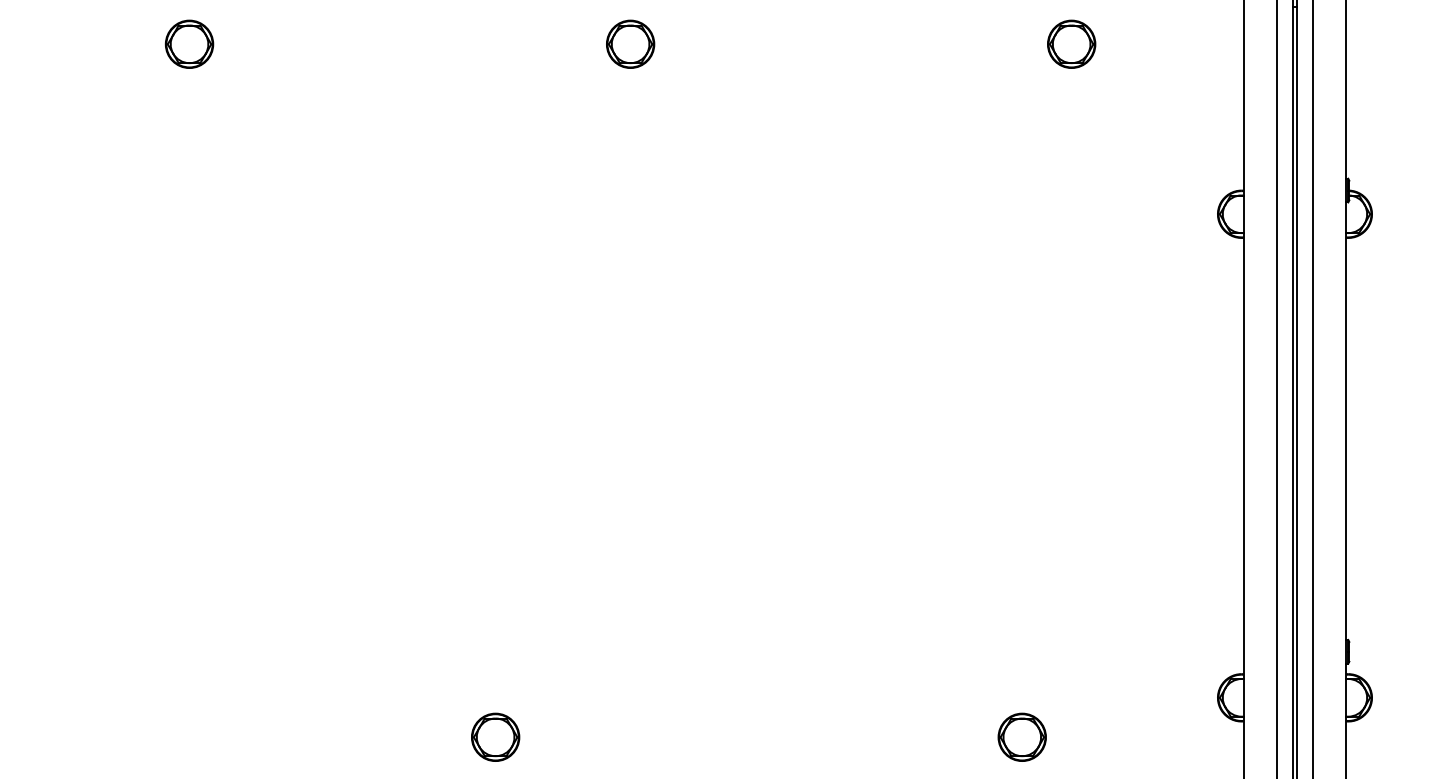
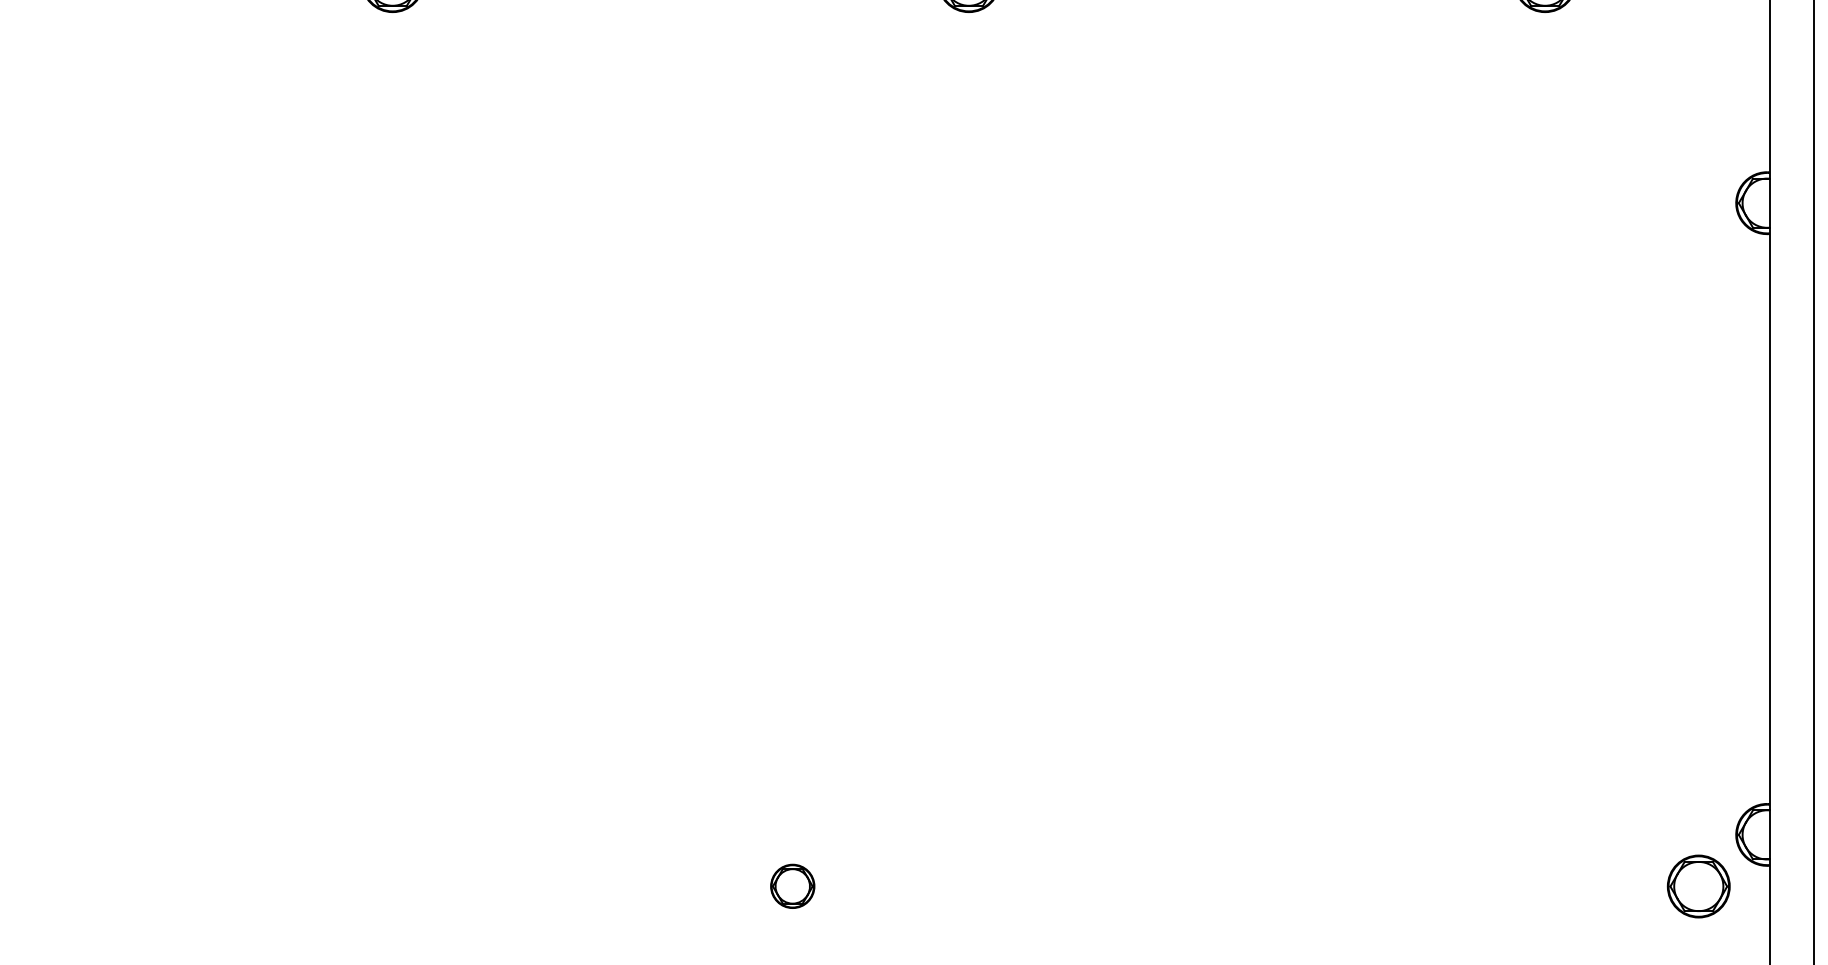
part: (495, 736) -> (792, 885), size x0.7
part: (1021, 736) -> (1697, 885), moved

